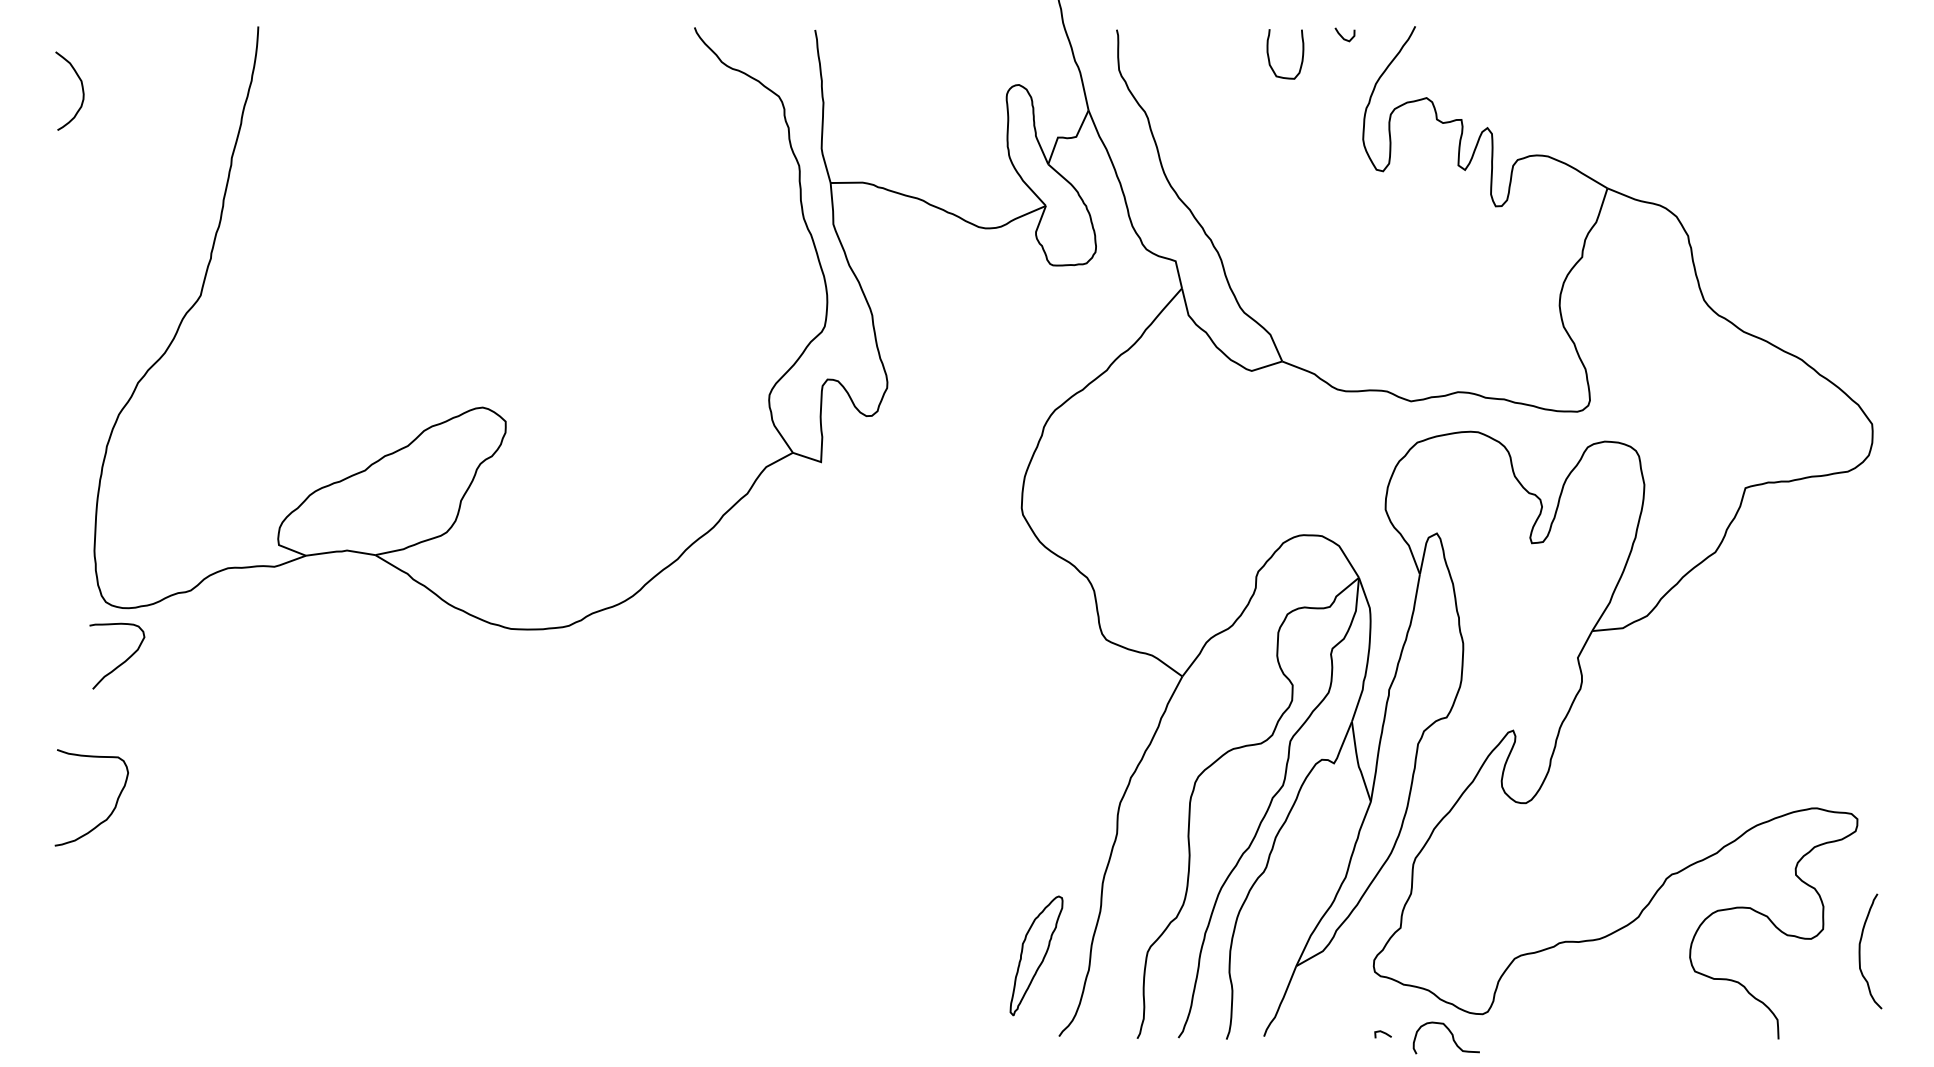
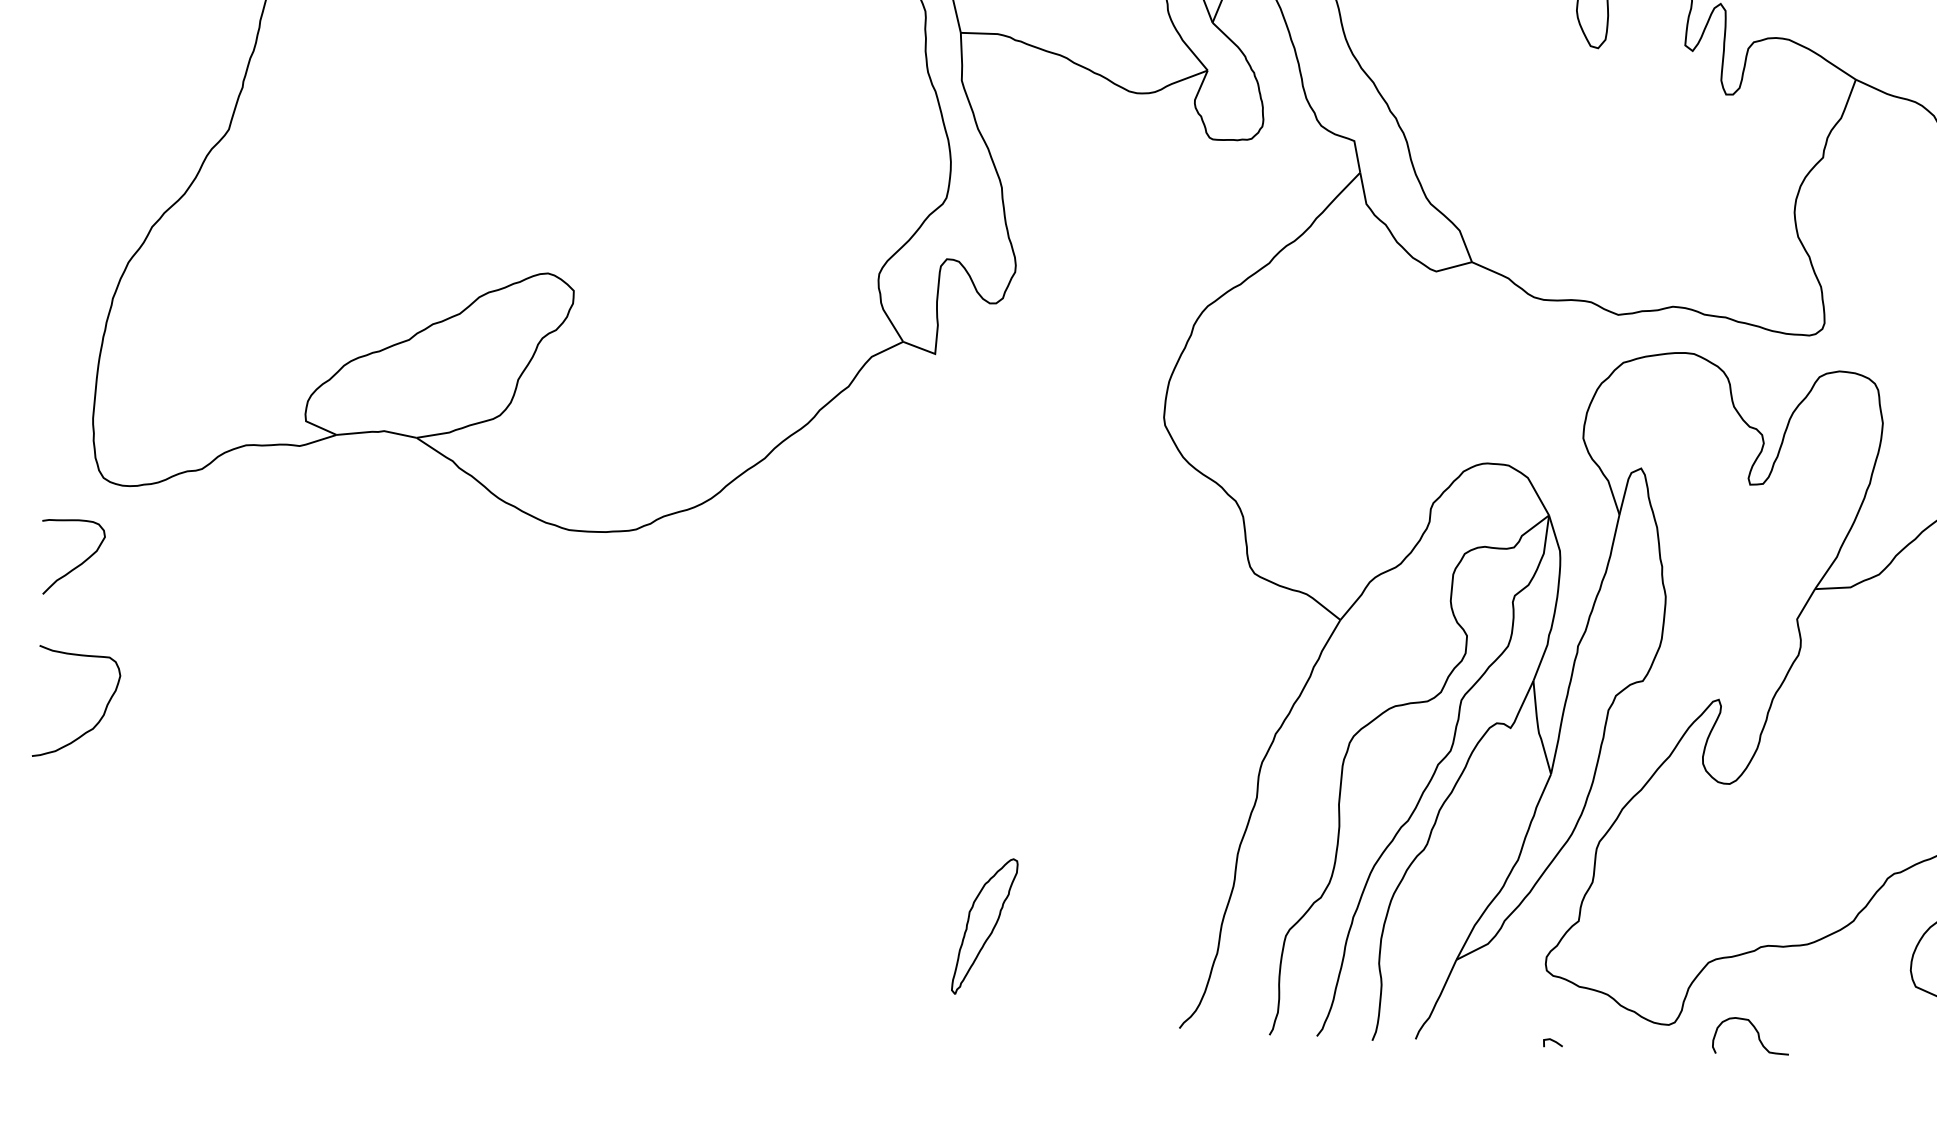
curve: (123, 661) -> (79, 563), moved
part: (1036, 955) -> (984, 926), moved
curve: (1451, 1035) -> (1757, 1033), moved

